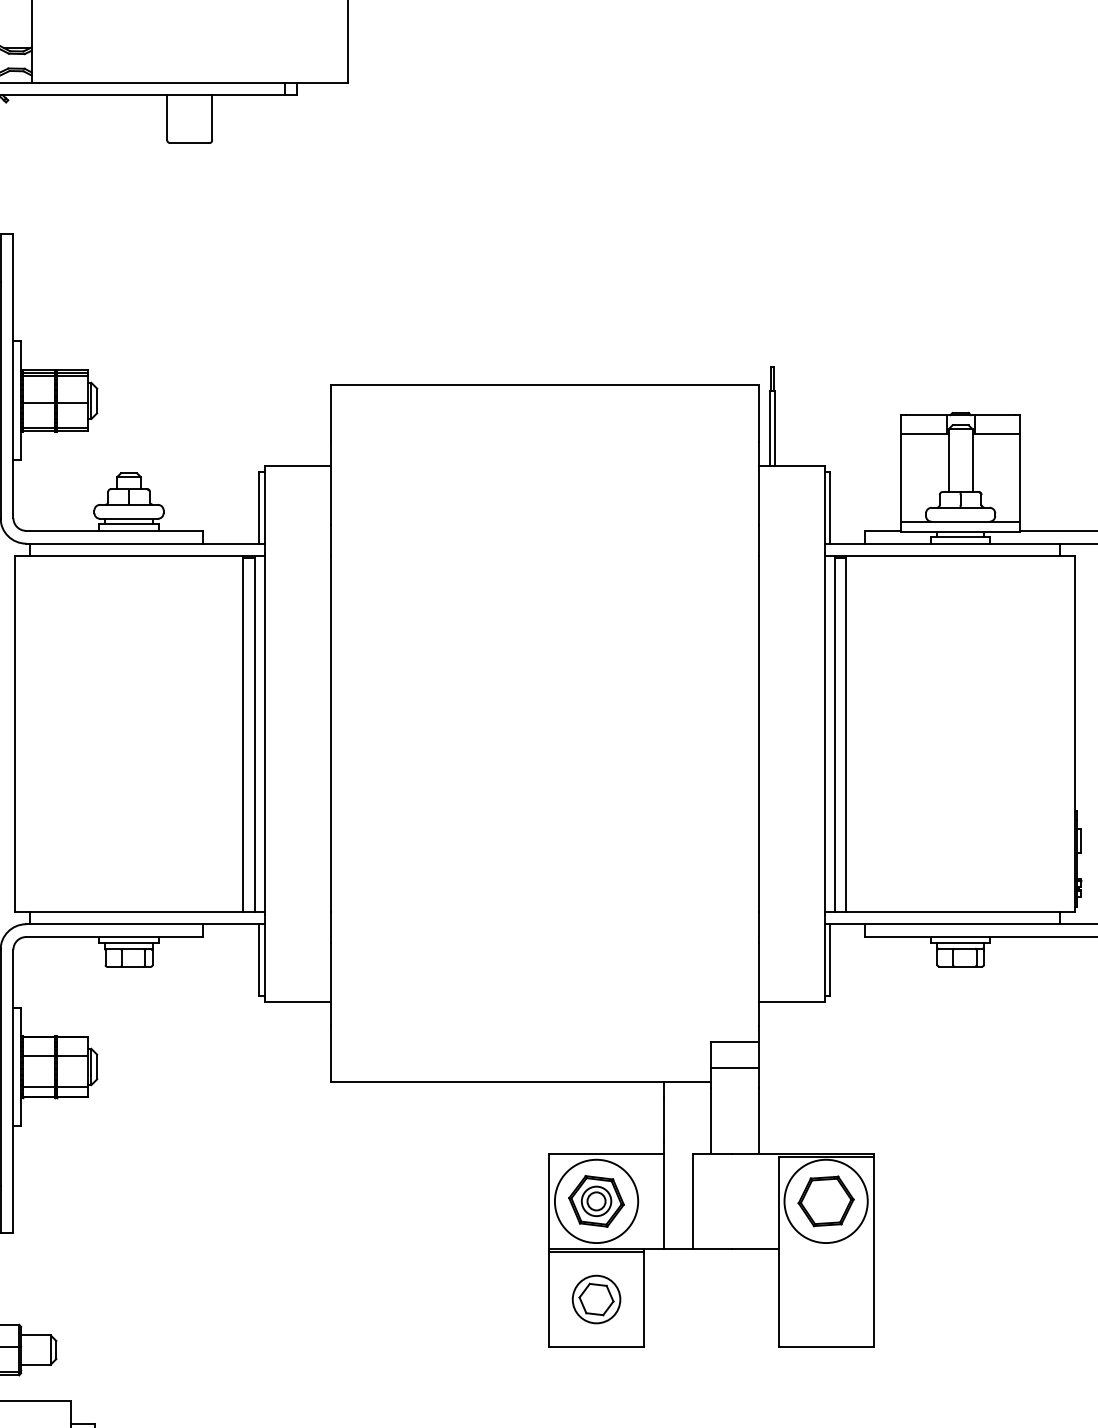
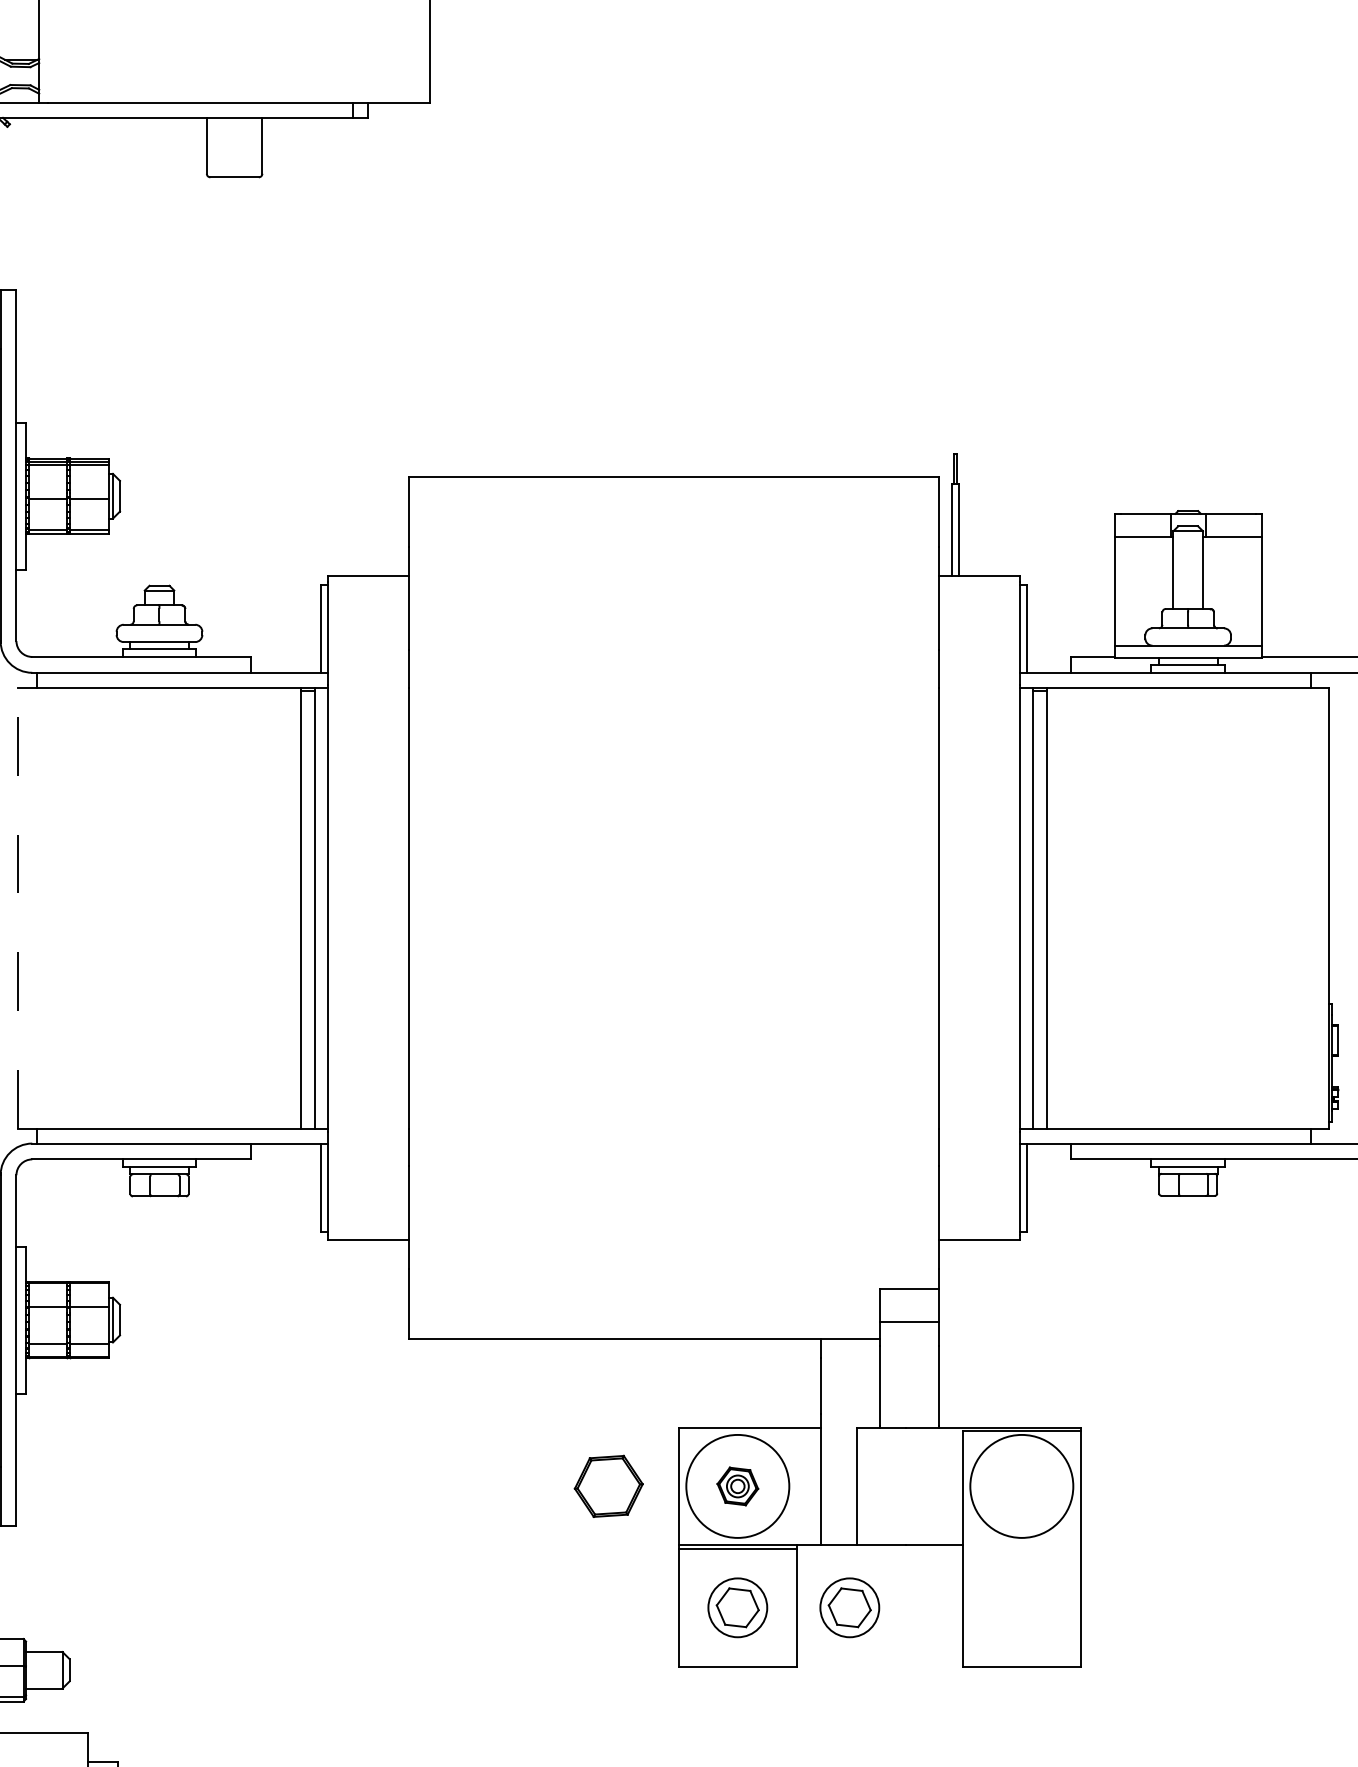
line: (15, 734) -> (18, 908), solid -> dashed
part: (825, 1200) -> (608, 1485), moved
part: (596, 1201) -> (737, 1486), size x0.6
part: (686, 1299) -> (849, 1607), added

